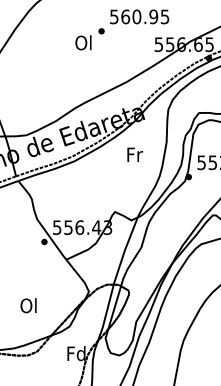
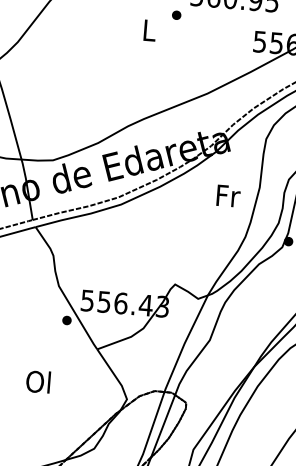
text: (83, 42) -> (148, 29), Ol -> L
text: (134, 154) -> (227, 195), moved
text: (28, 305) -> (38, 381), moved

